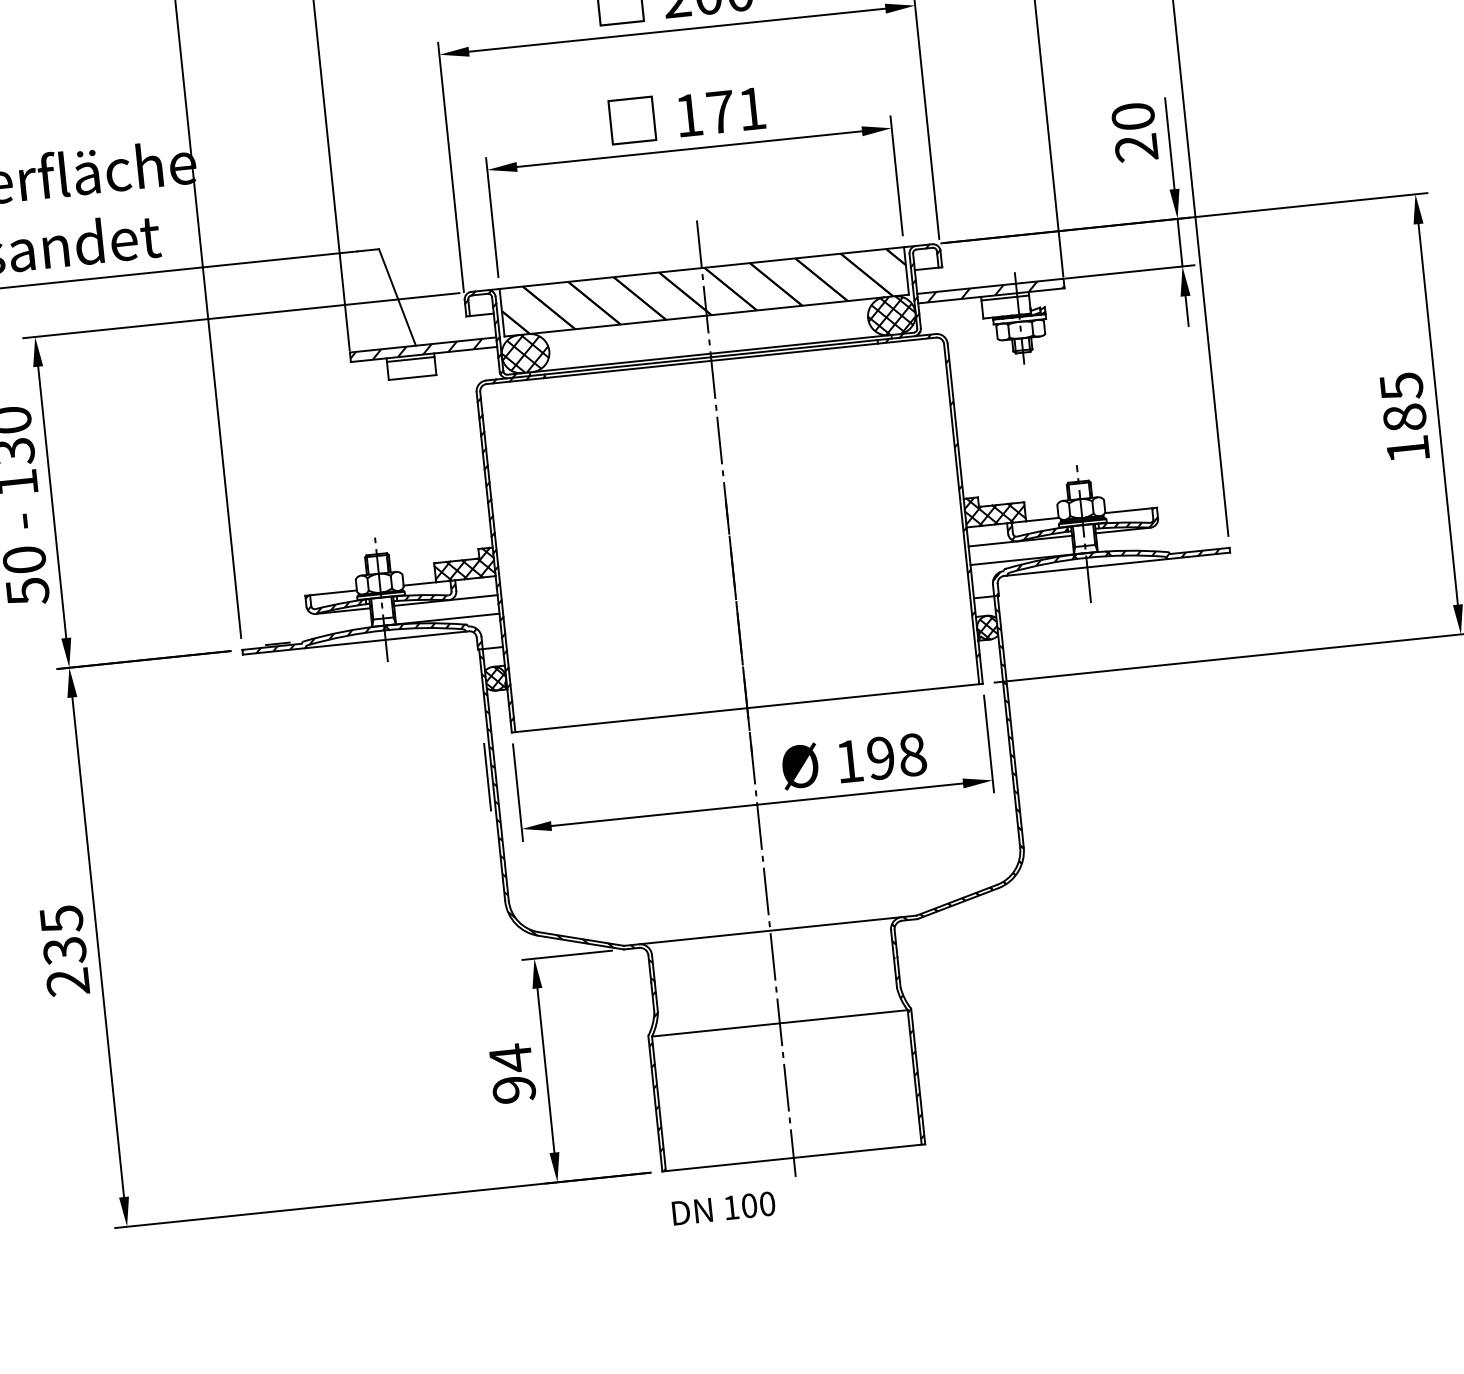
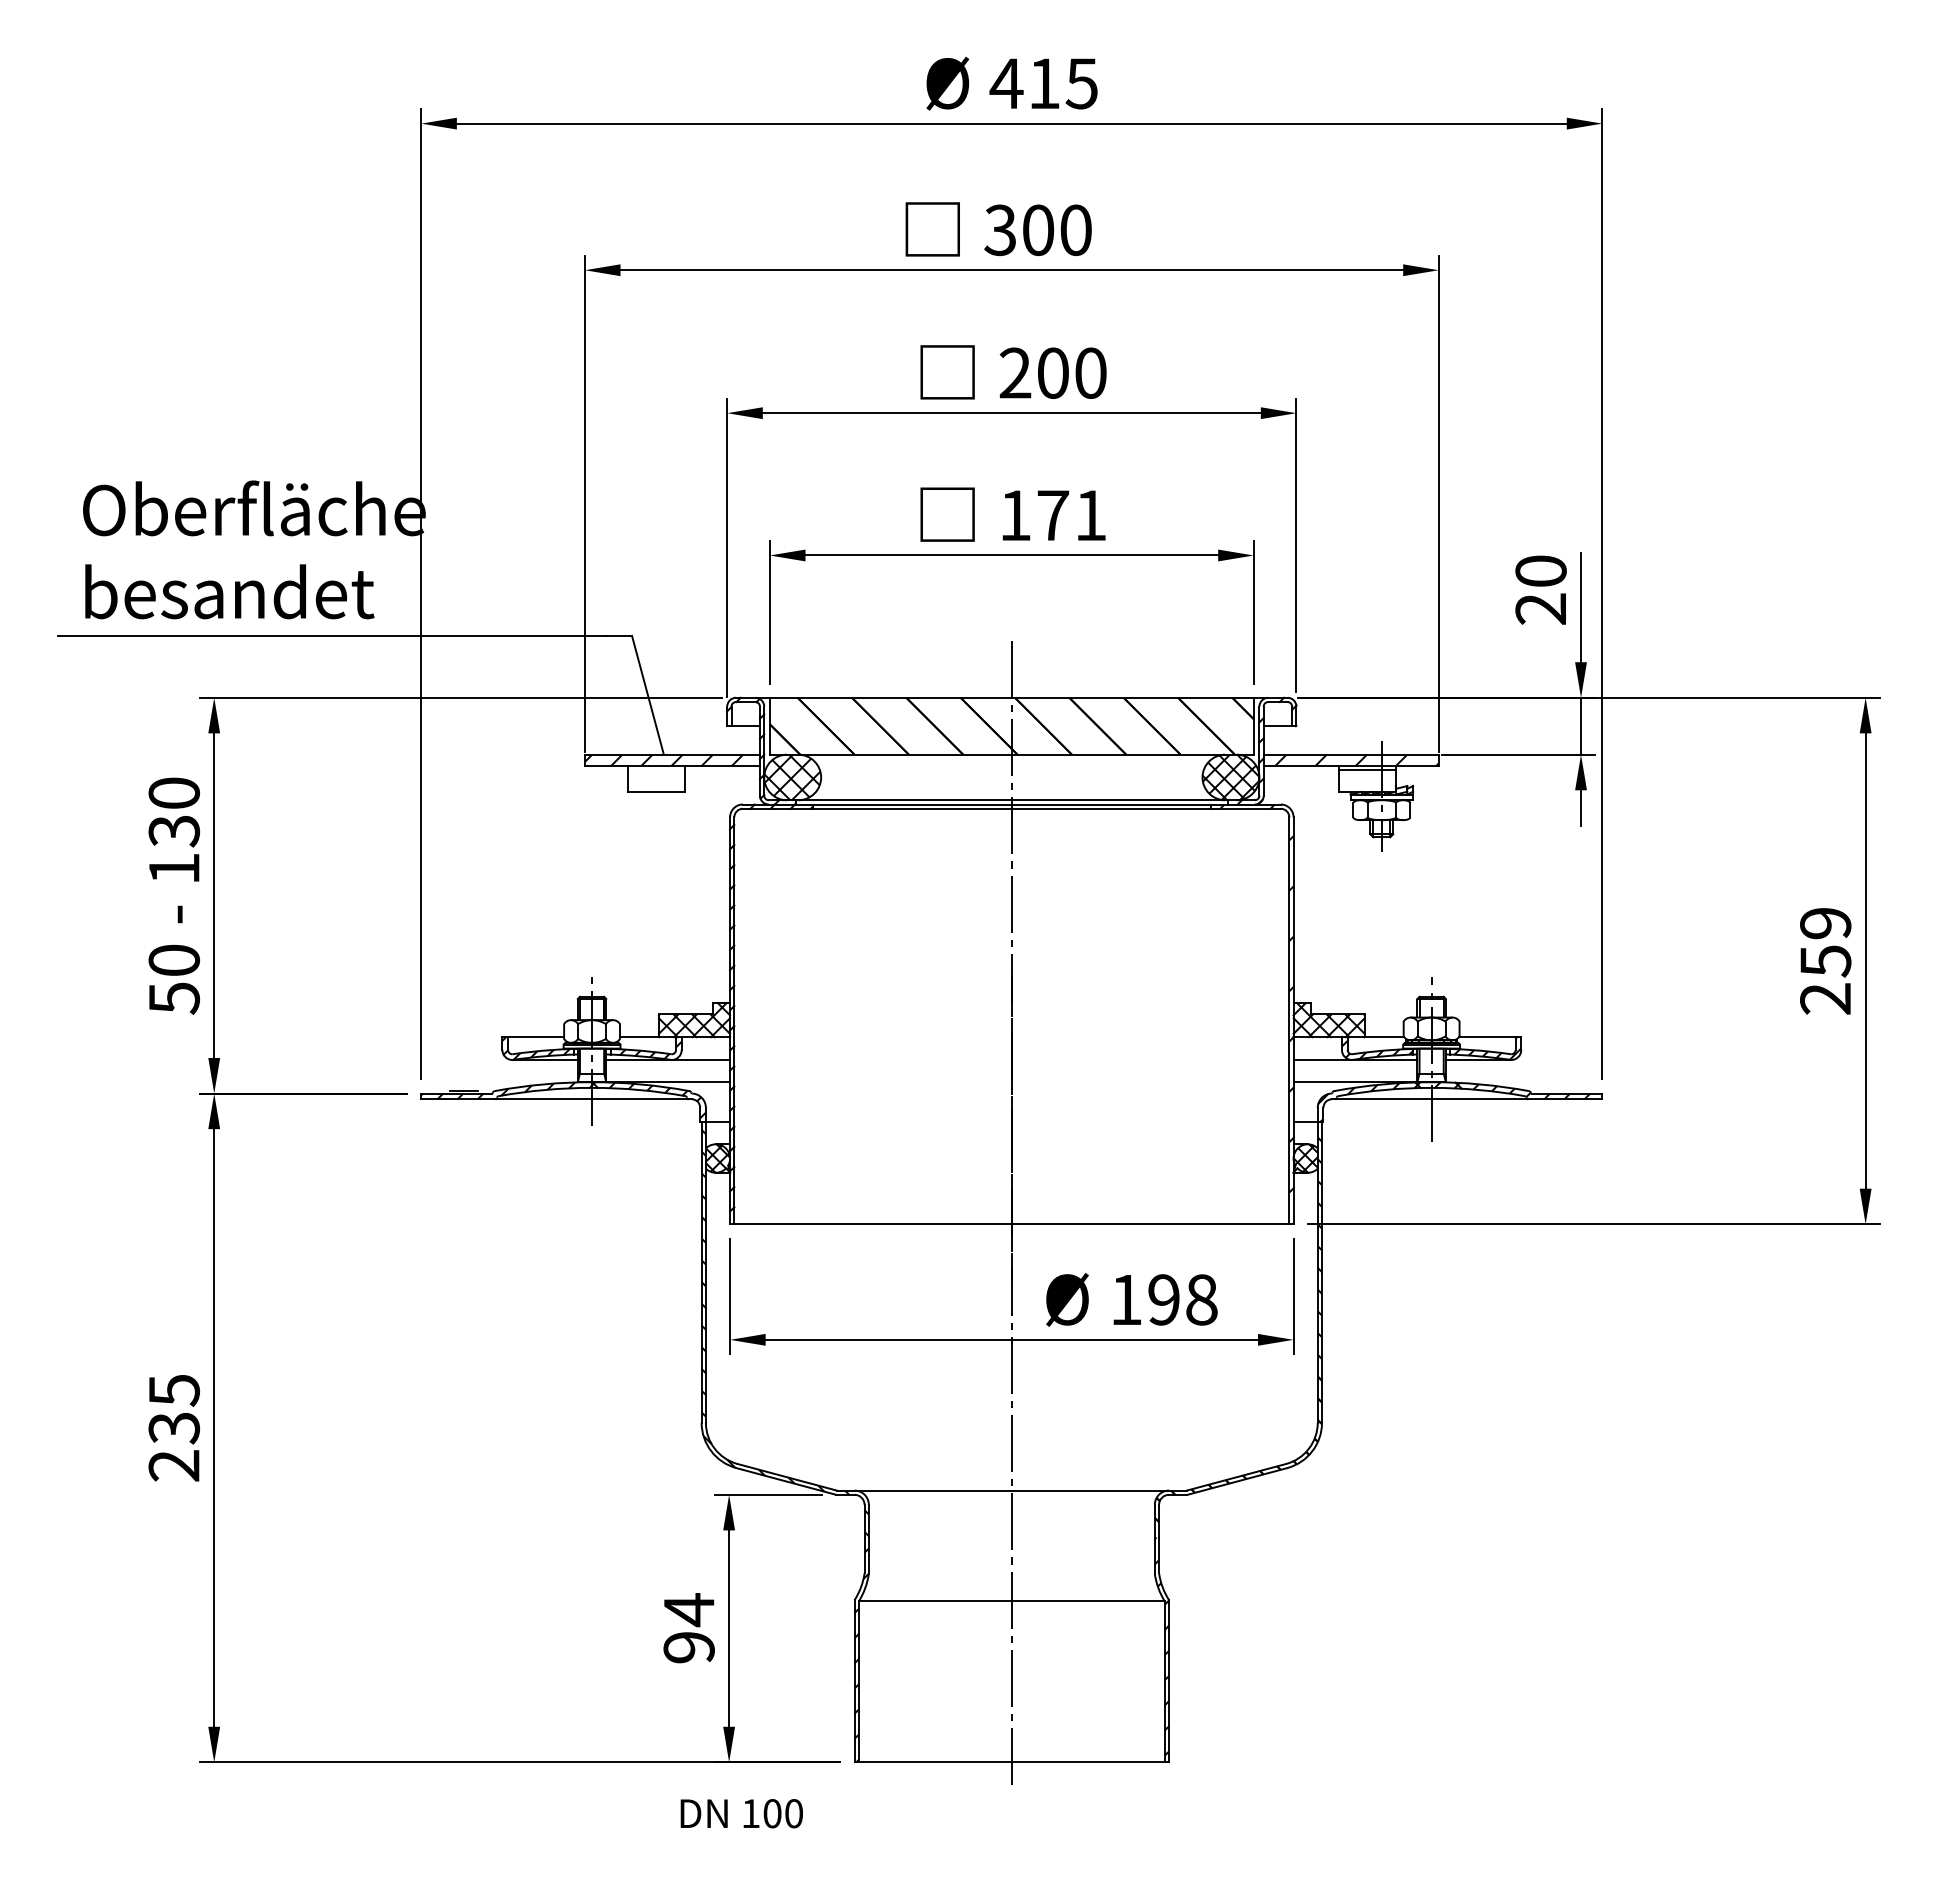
line: (410, 359) -> (655, 770), removed
text: (1404, 418) -> (1825, 961), 185 -> 259
line: (487, 777) -> (695, 1274), removed
text: (723, 1208) -> (741, 1813), moved

